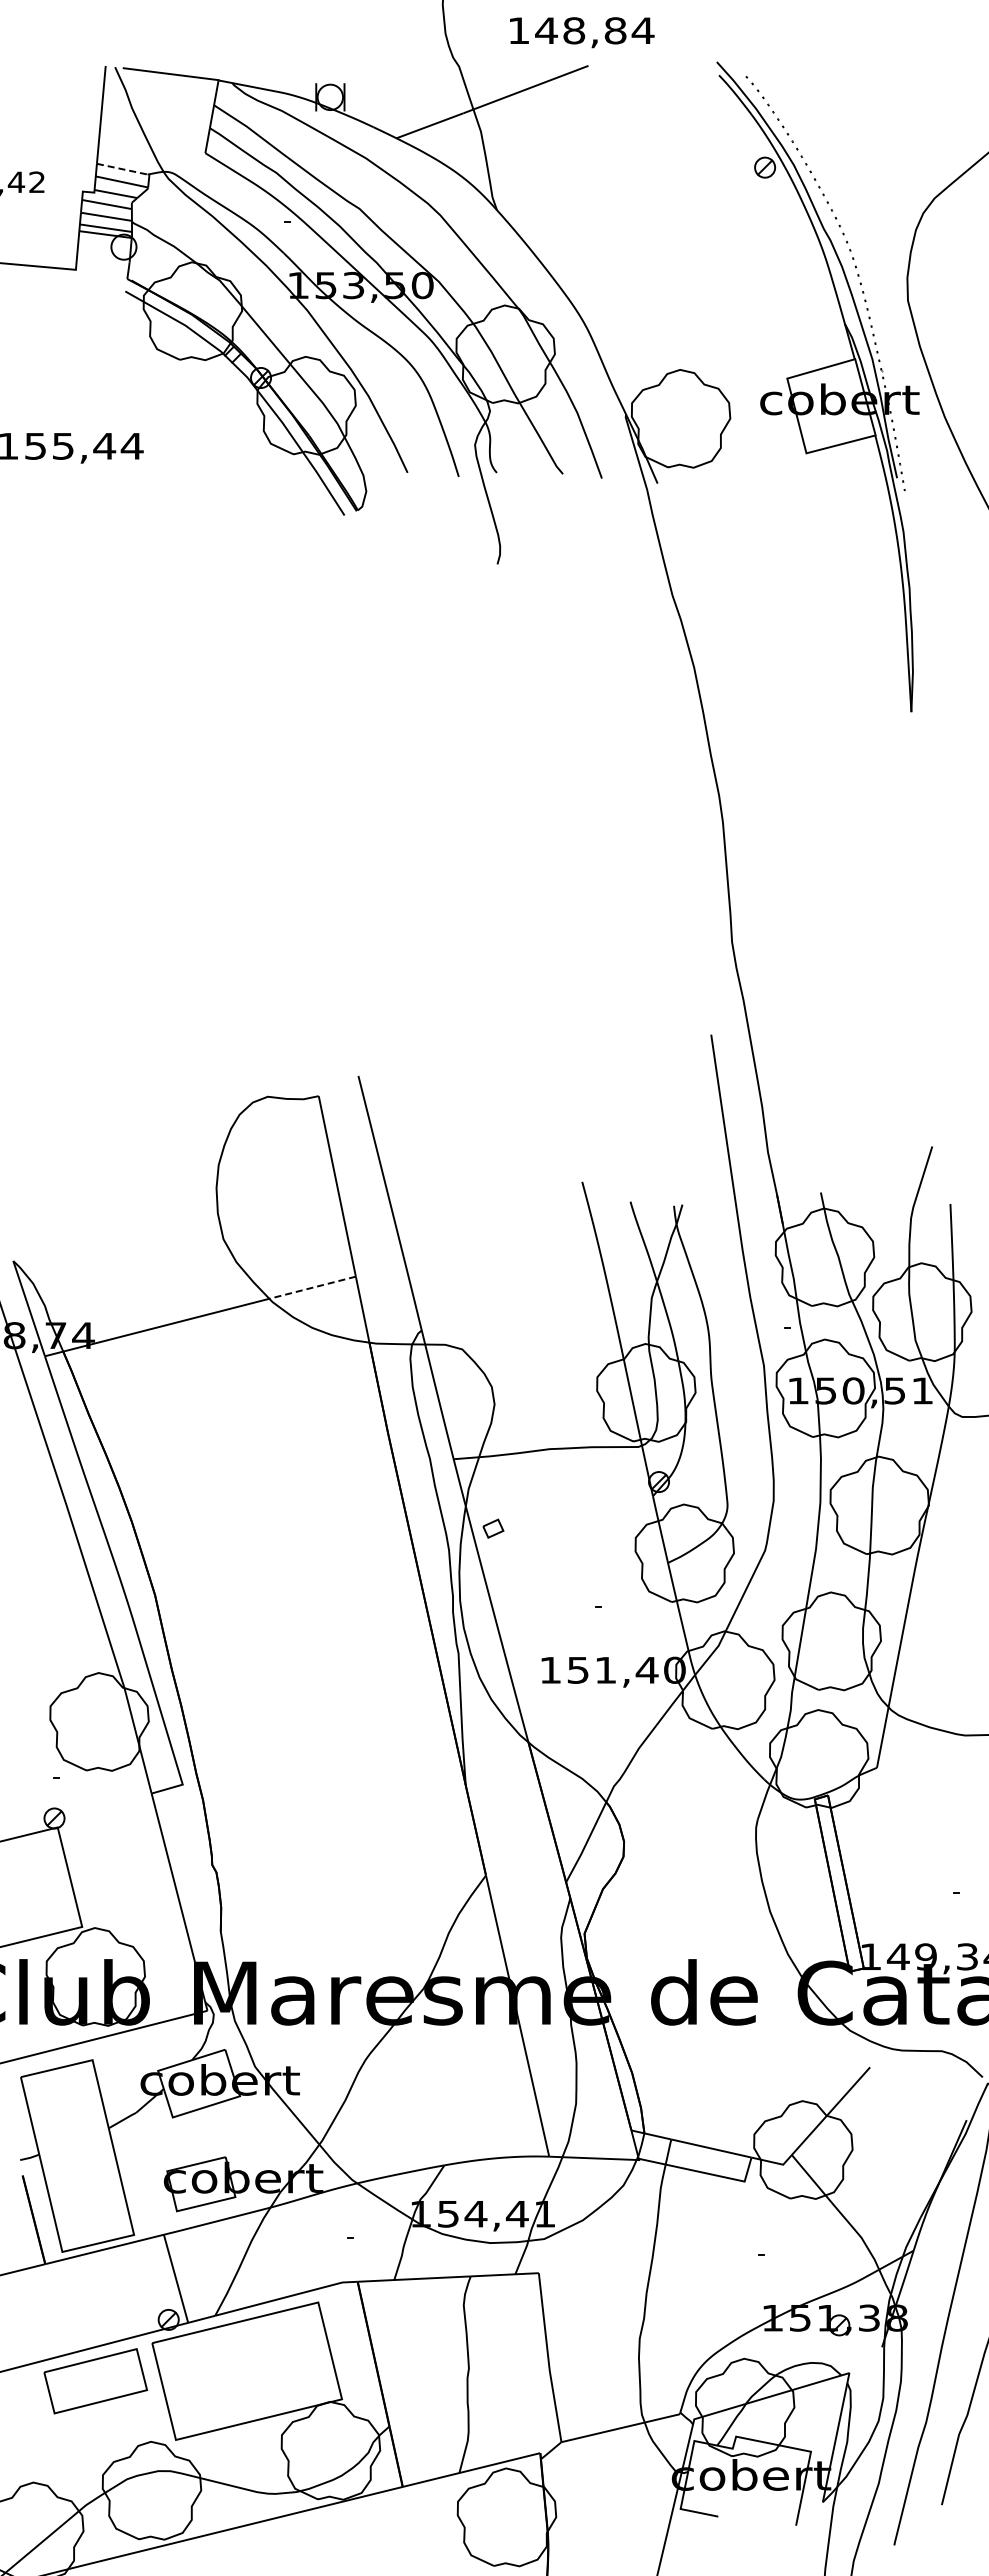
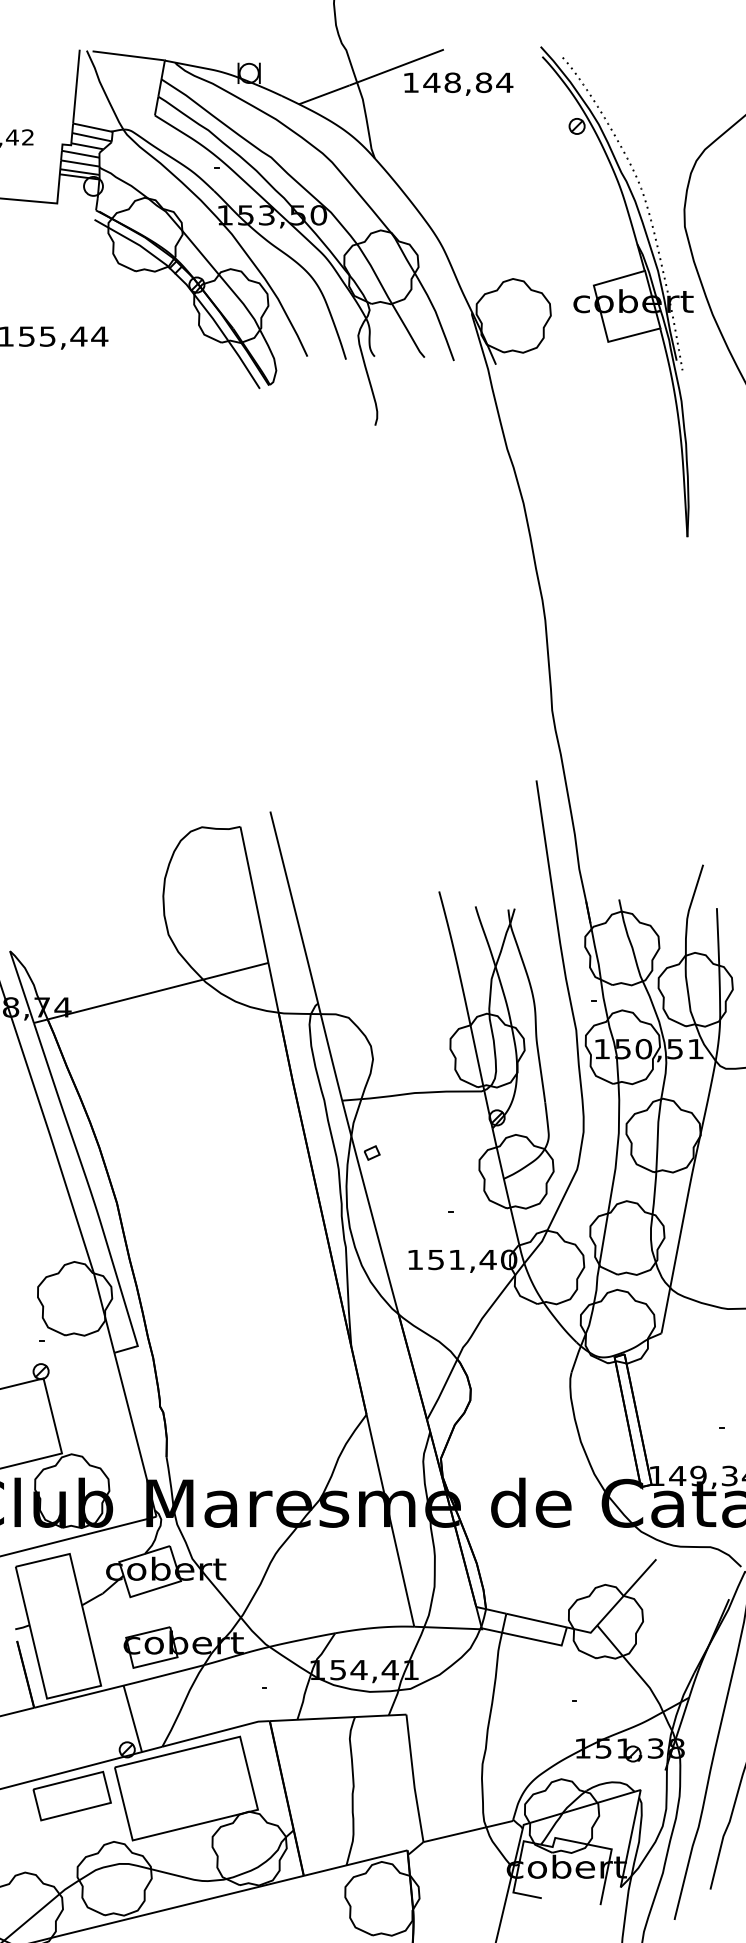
text: (582, 32) -> (458, 84), moved
line: (123, 169) -> (93, 127), dashed -> solid
line: (312, 1287) -> (235, 971), dashed -> solid

